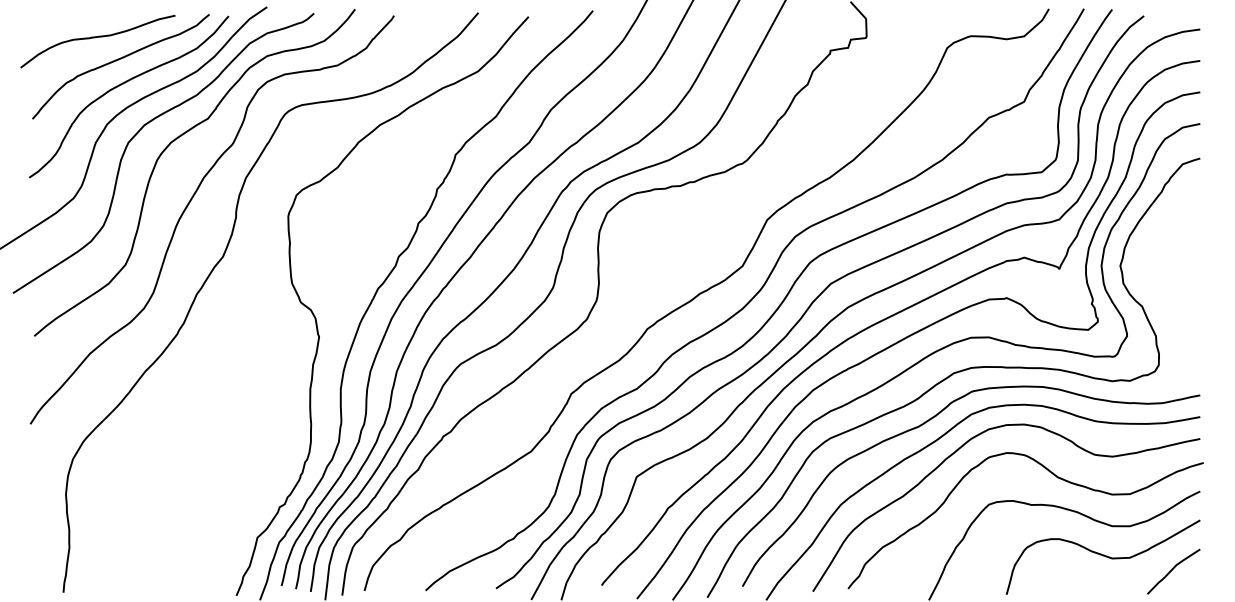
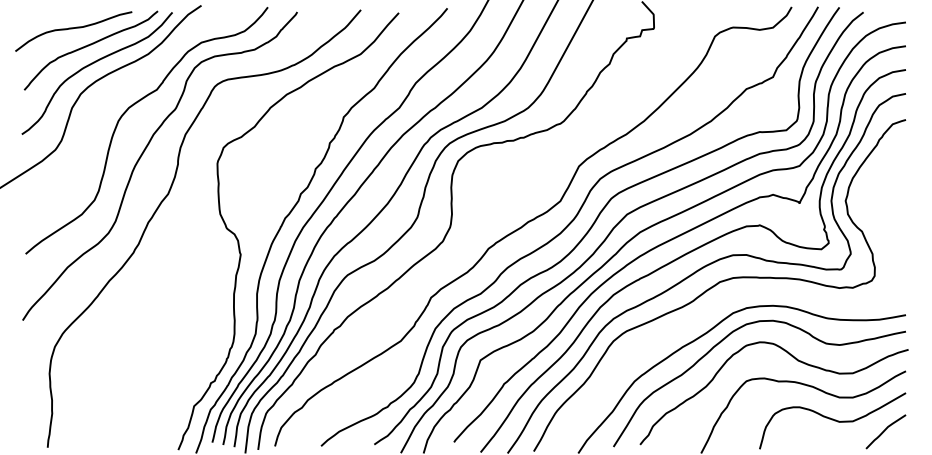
curve: (140, 131) -> (105, 99), removed
curve: (927, 422) -> (700, 319), removed

